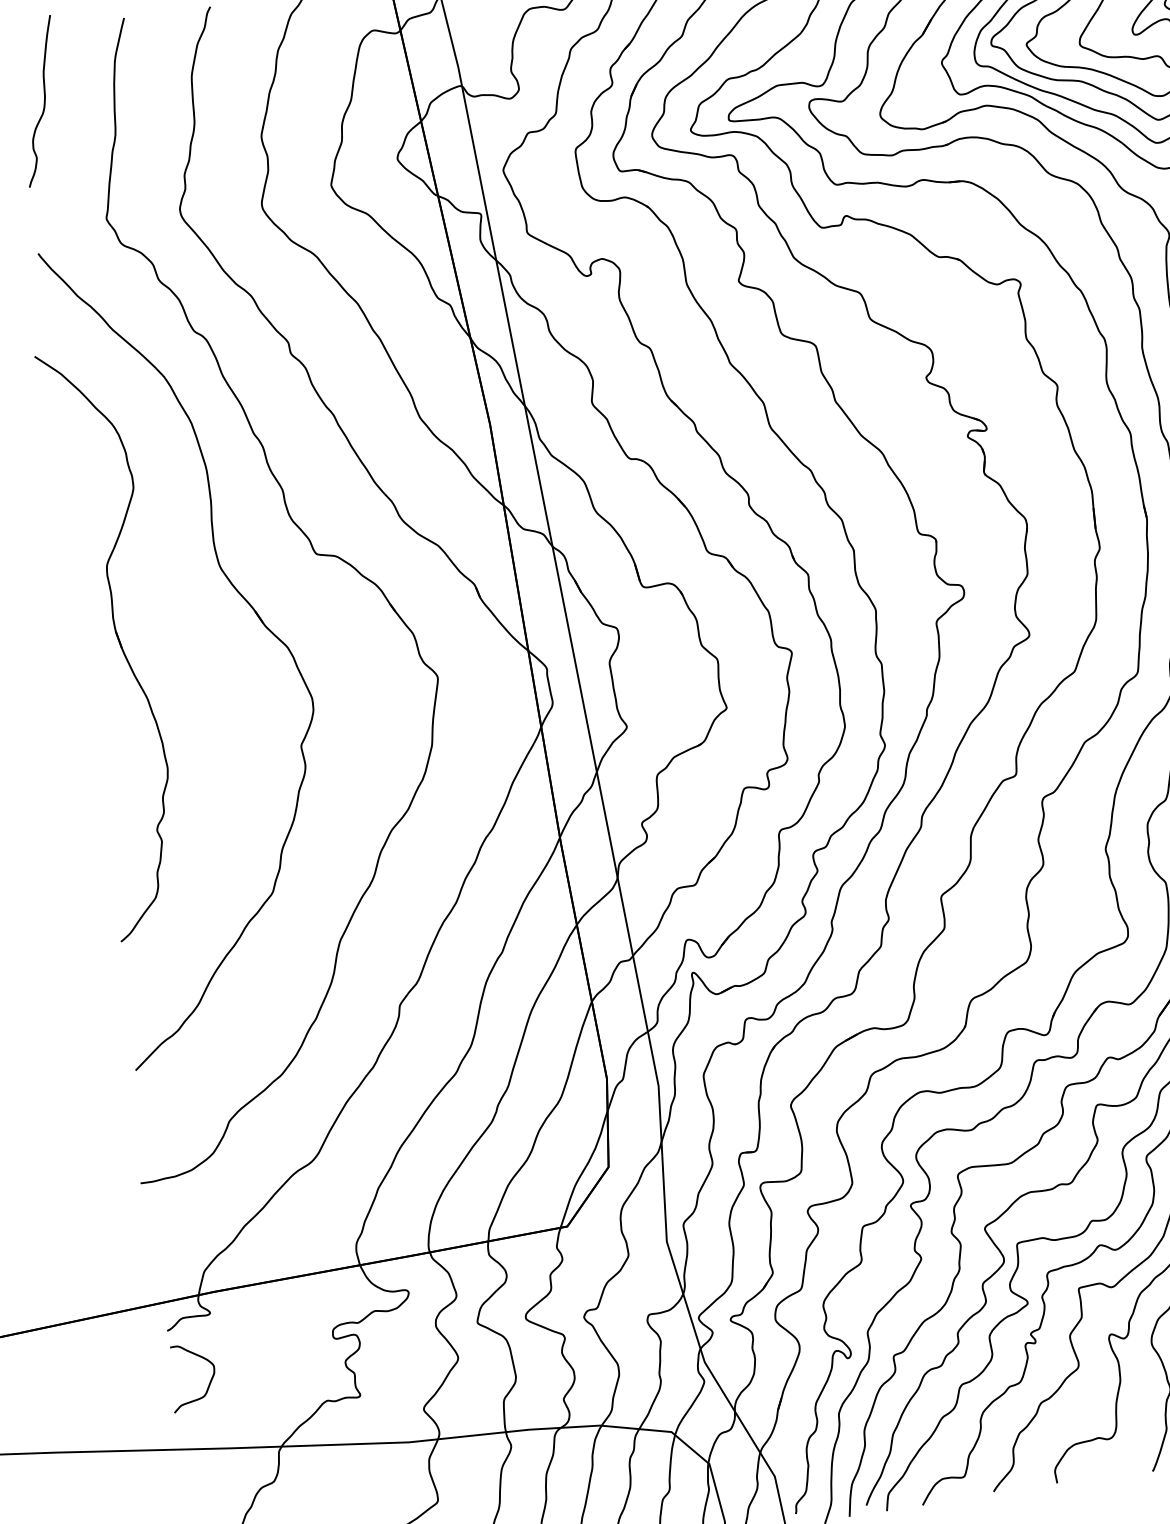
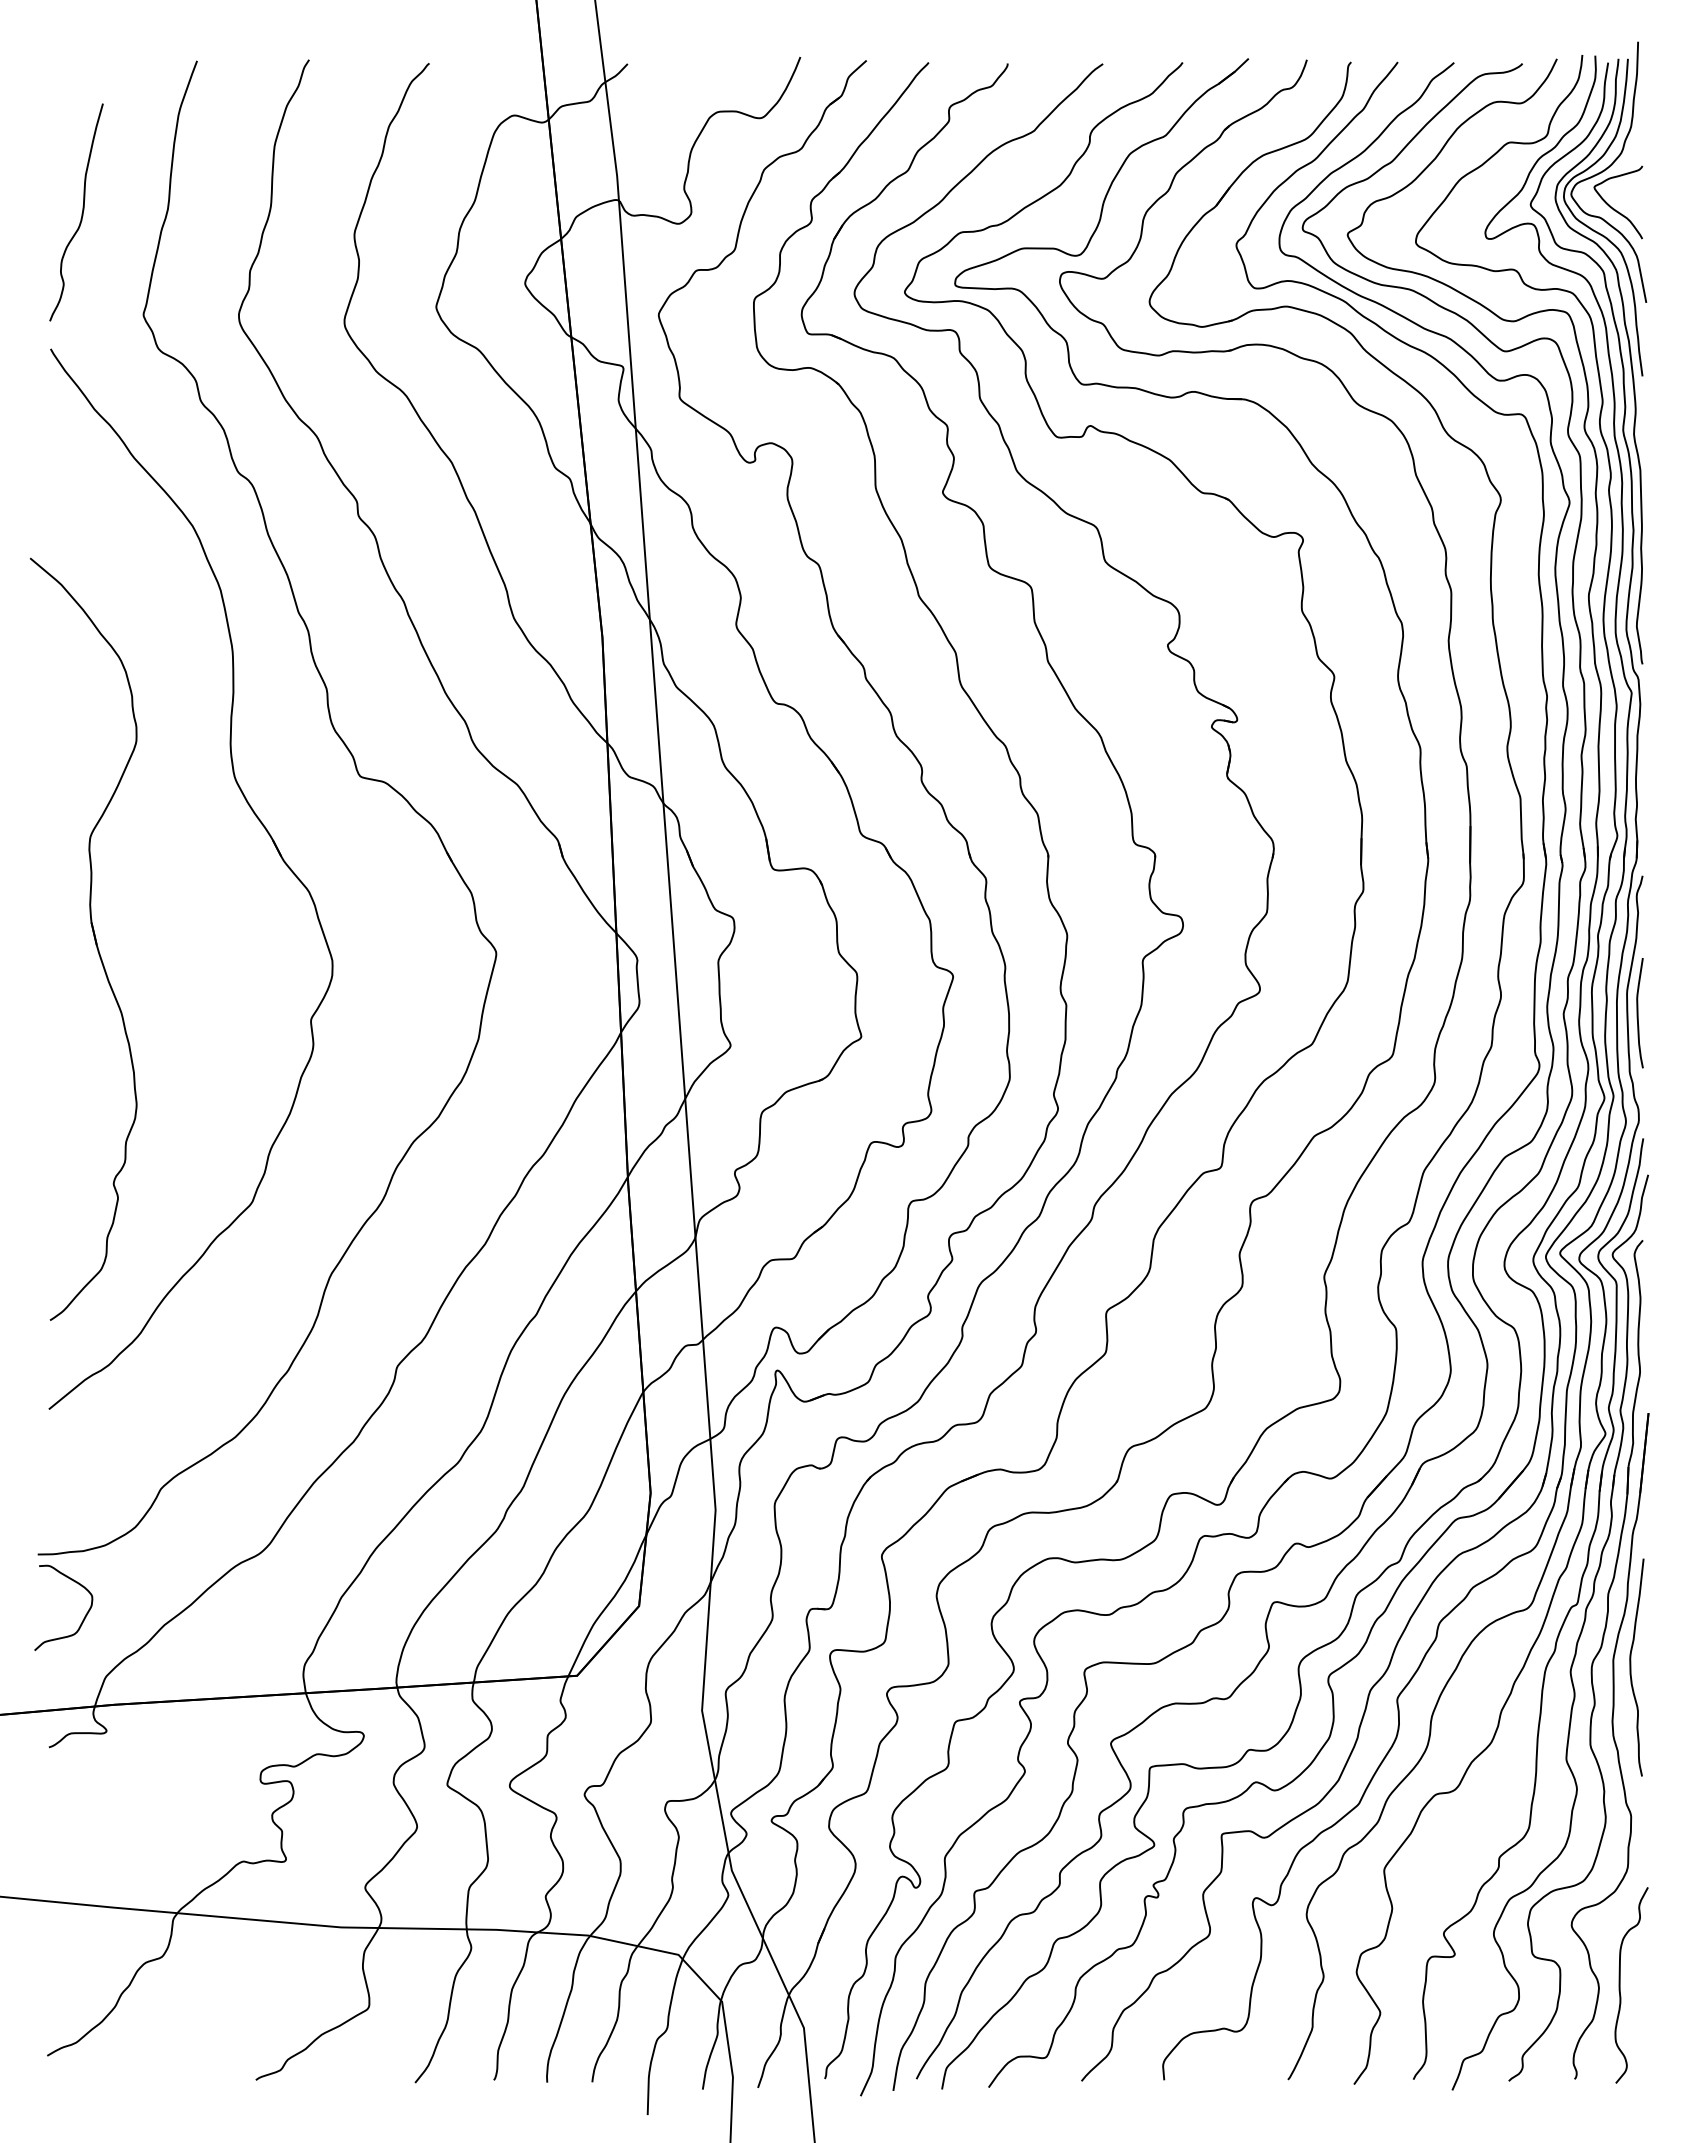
curve: (43, 101) -> (81, 213), moved
part: (118, 642) -> (93, 936), moved
curve: (209, 1383) -> (83, 1618), moved

